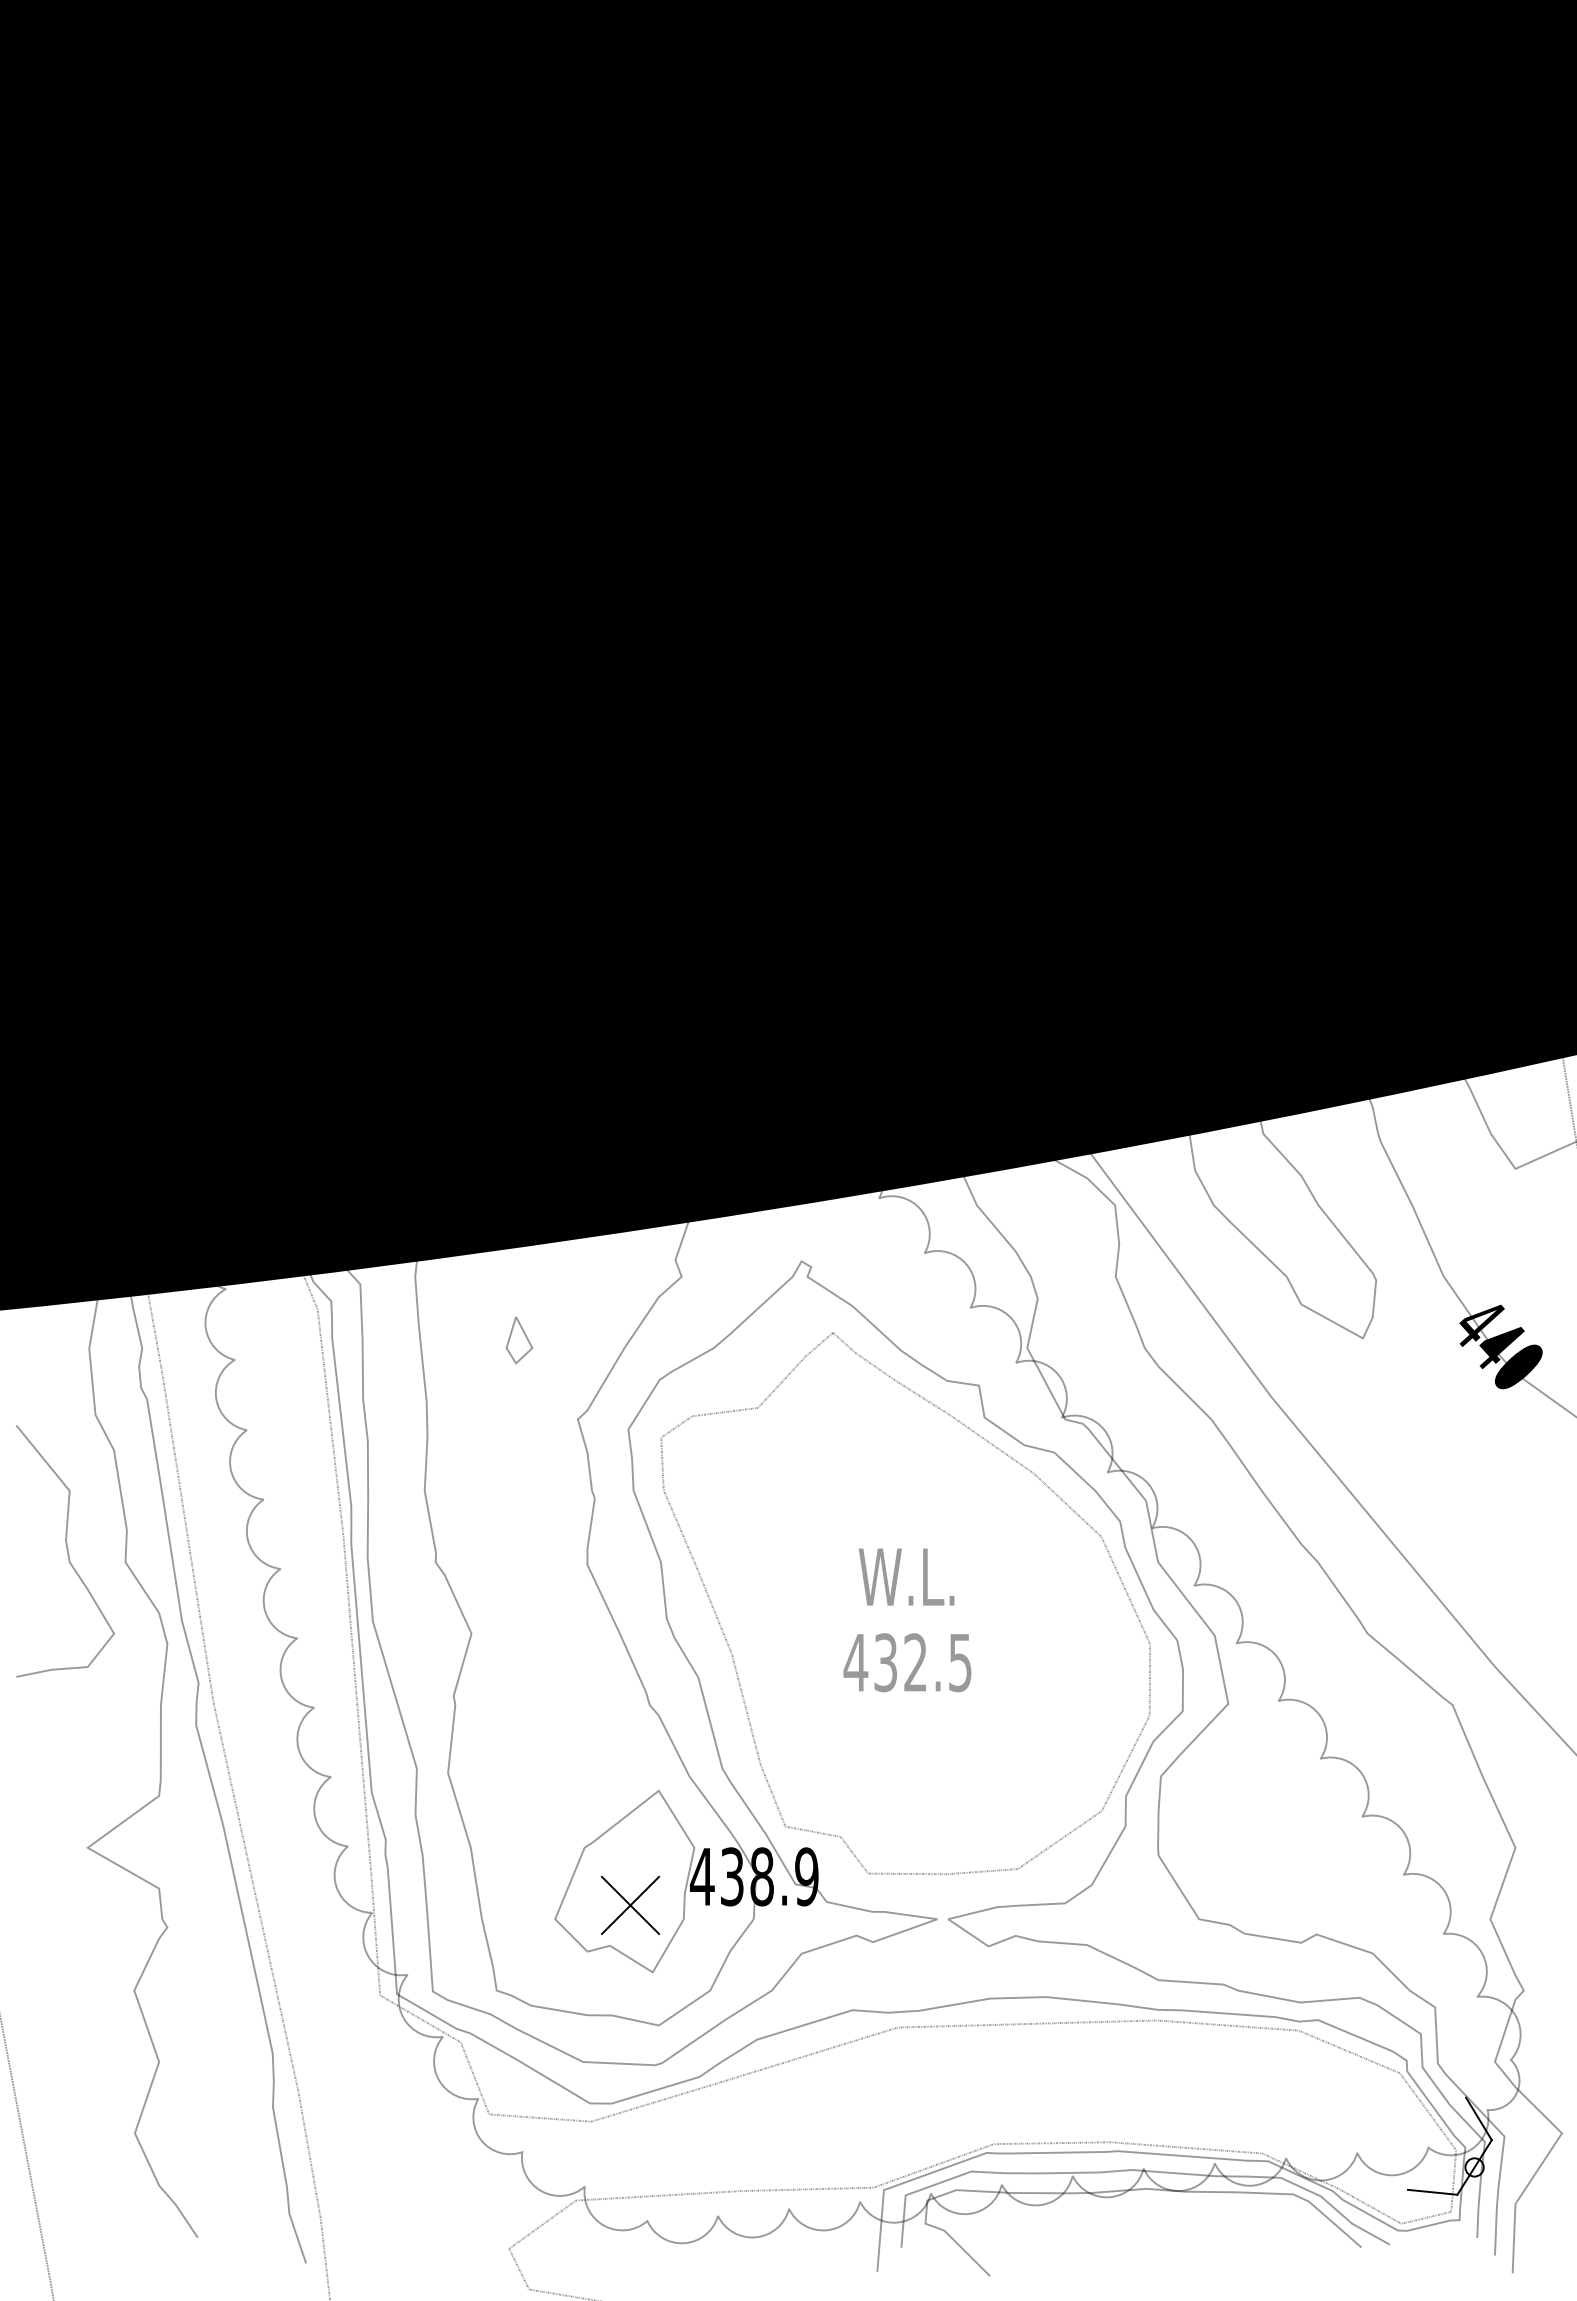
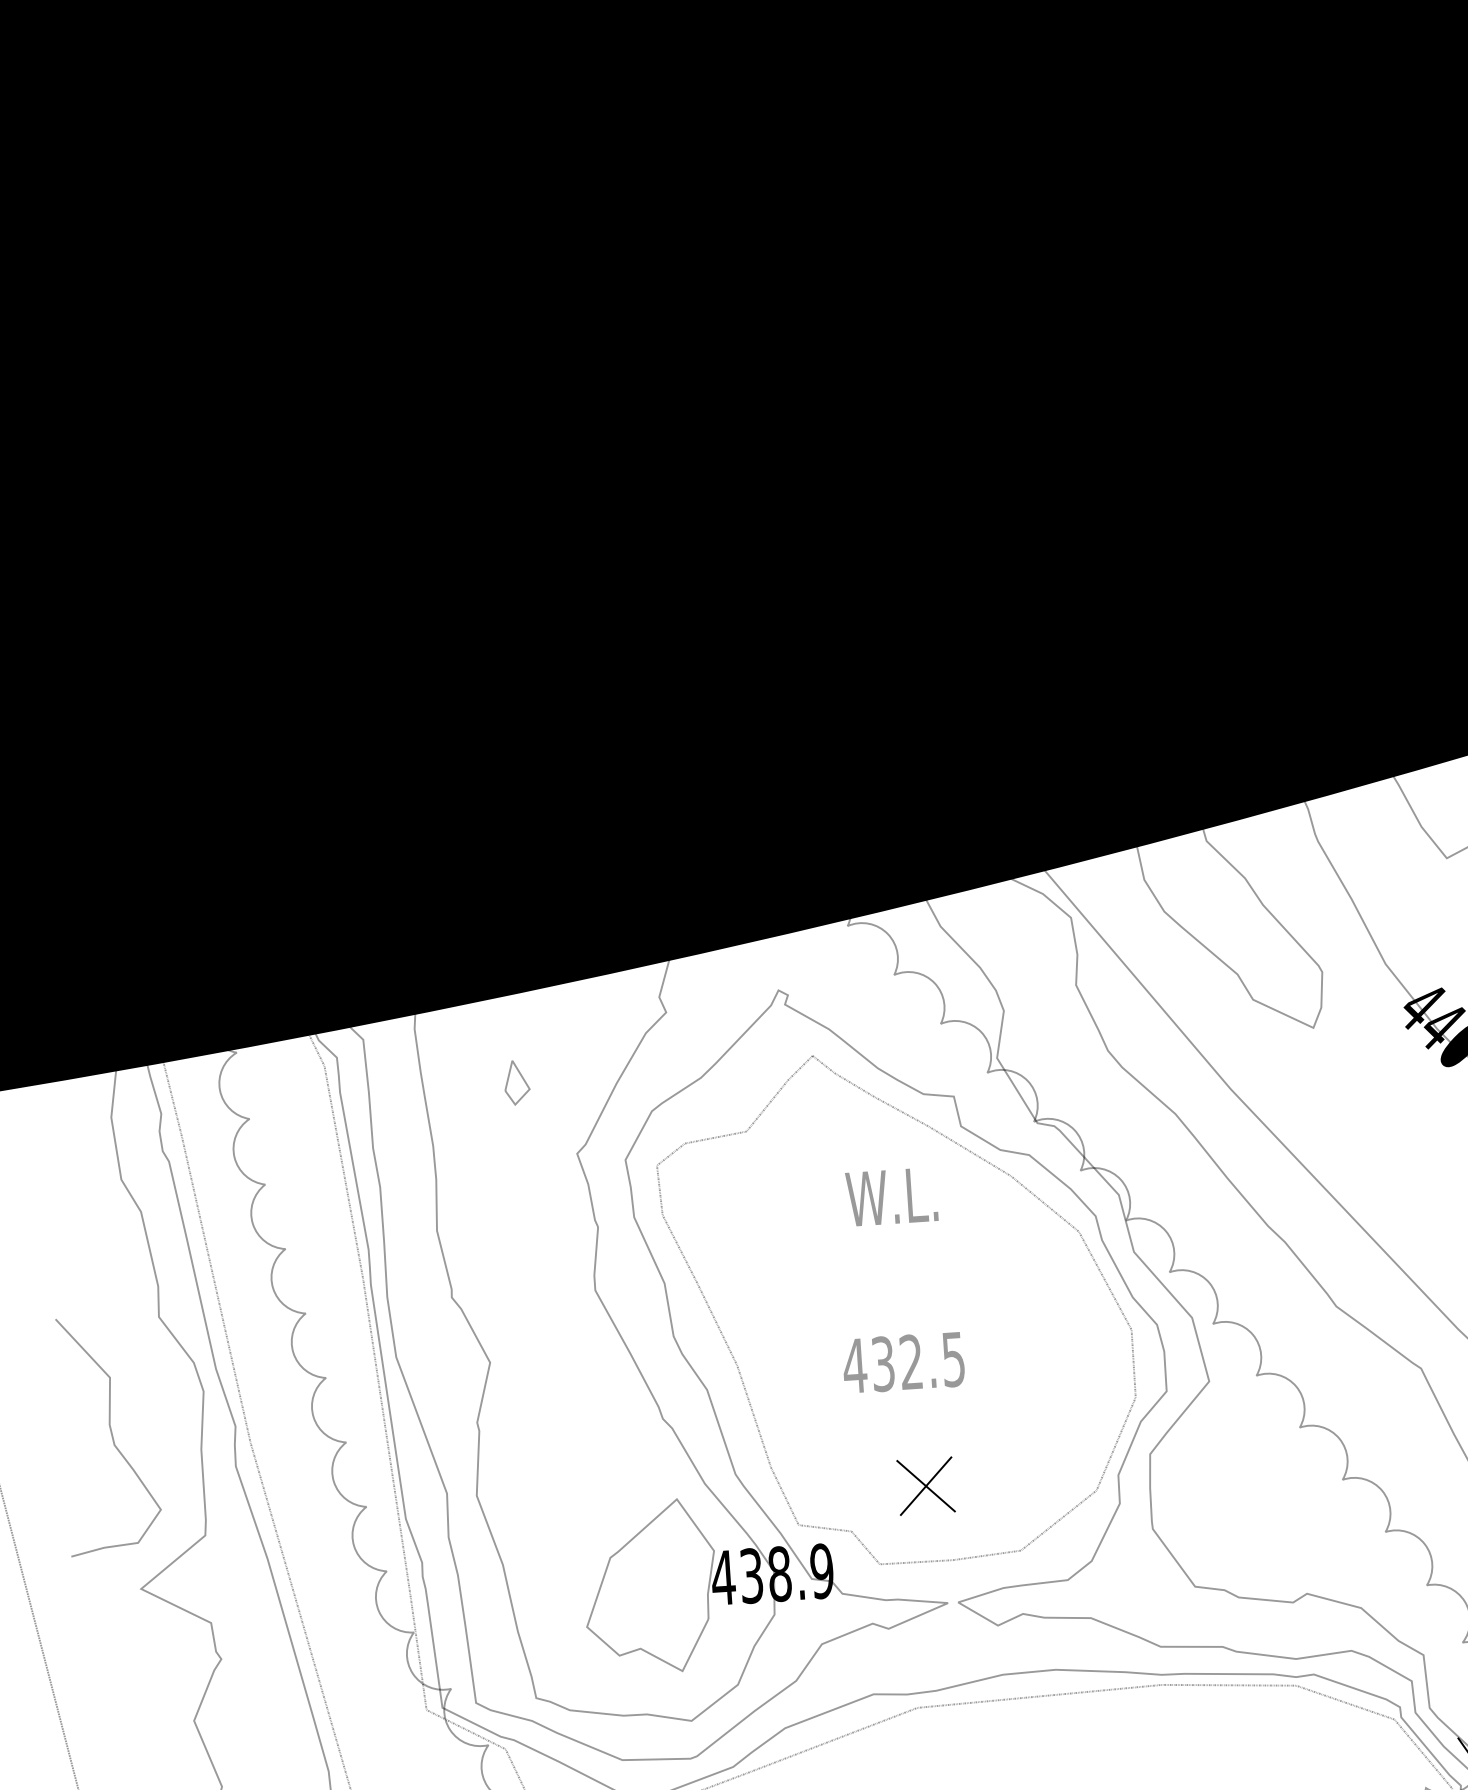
curve: (67, 1551) -> (111, 1435), moved
text: (906, 1576) -> (891, 1196), moved
part: (630, 1904) -> (926, 1485), moved

